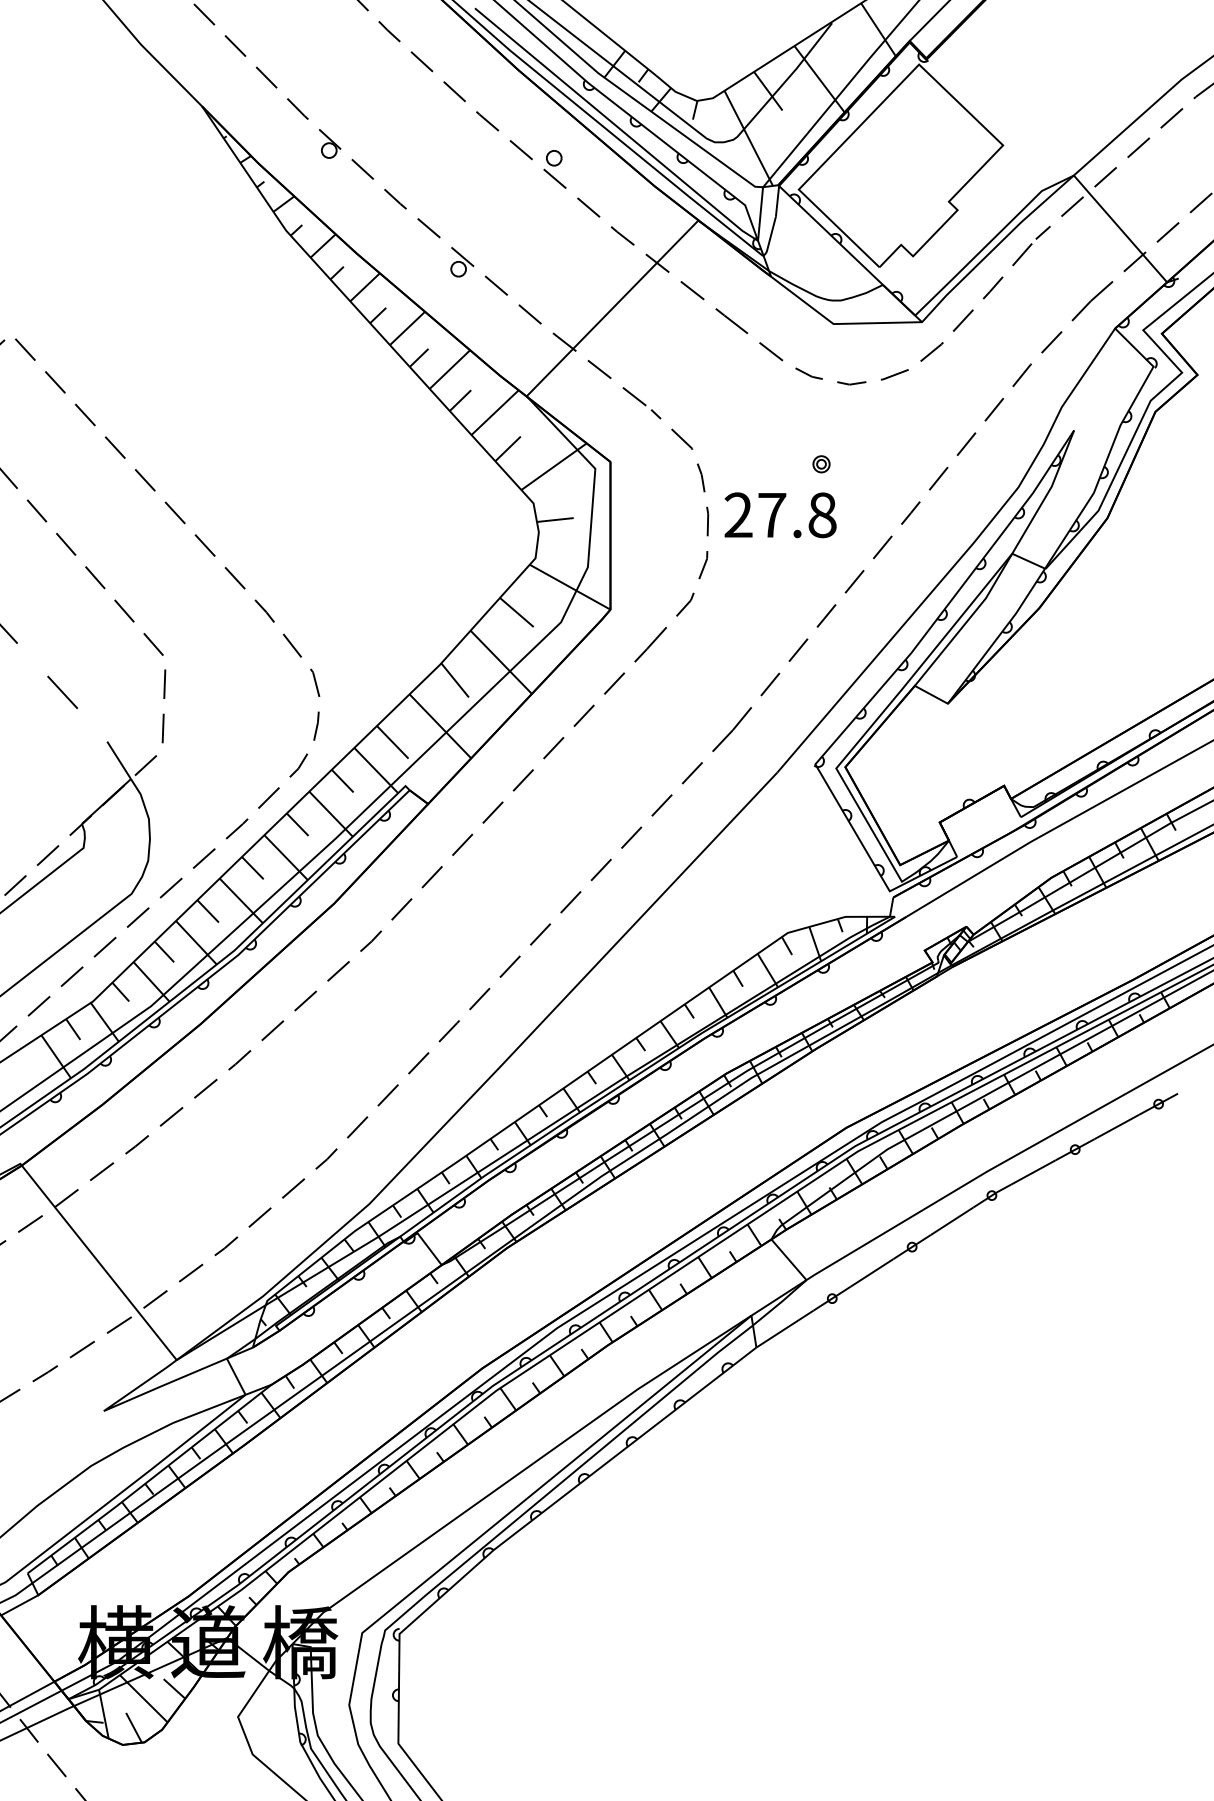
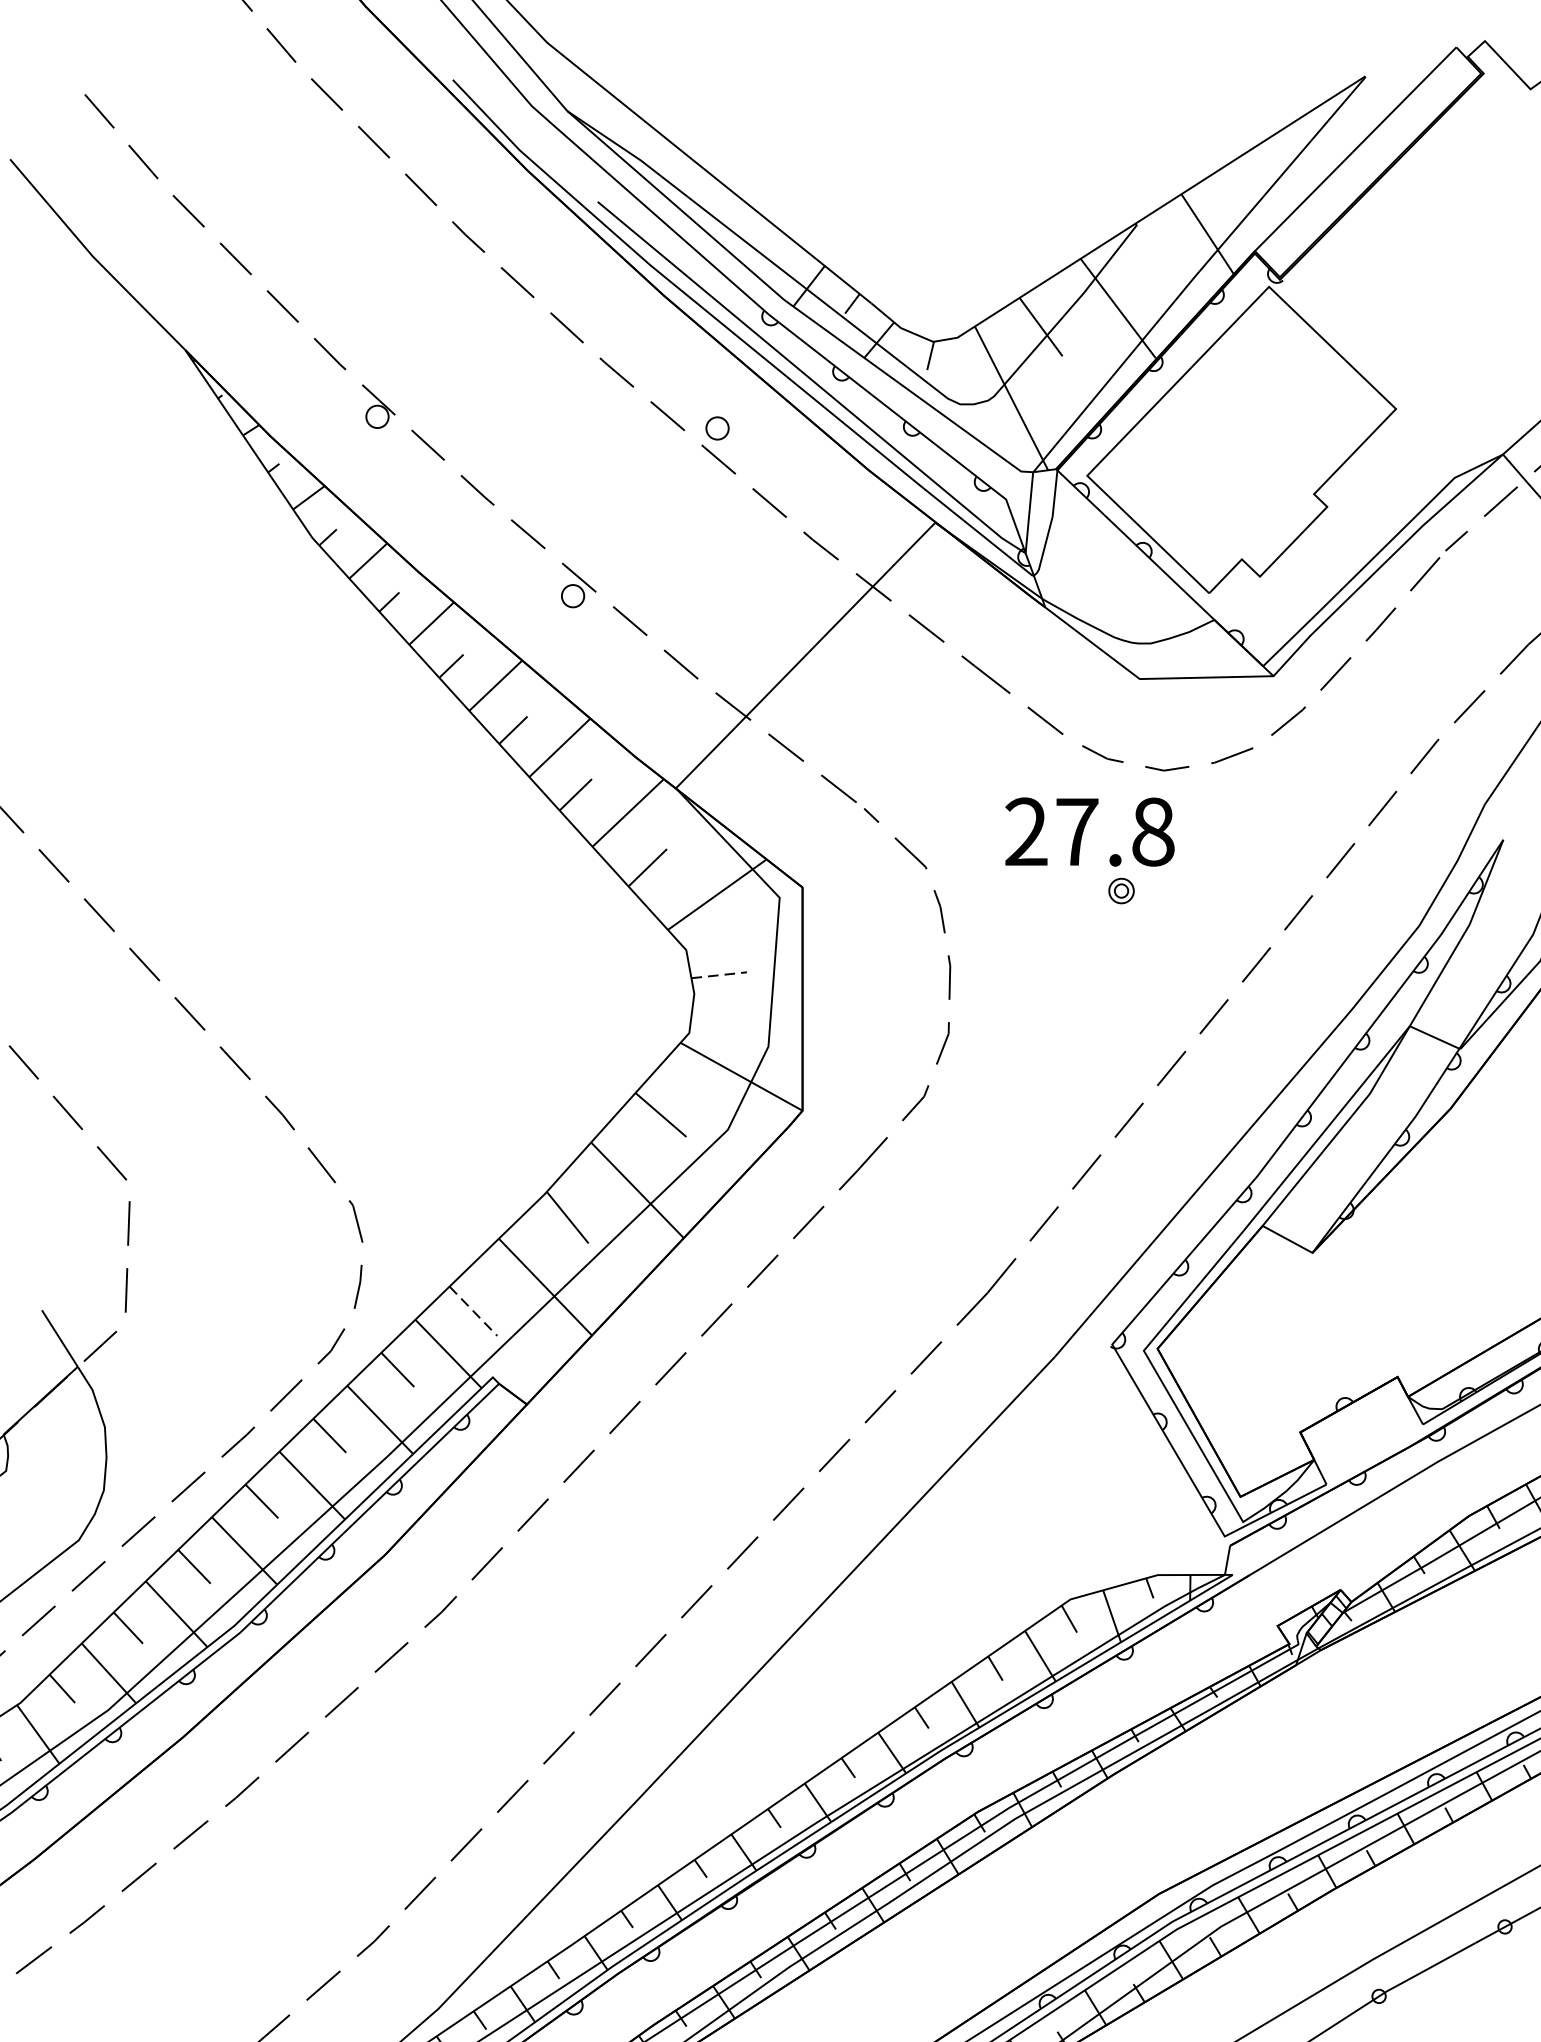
text: (780, 515) -> (1089, 832), moved
line: (555, 519) -> (719, 974), solid -> dashed
line: (392, 742) -> (473, 1311), solid -> dashed

